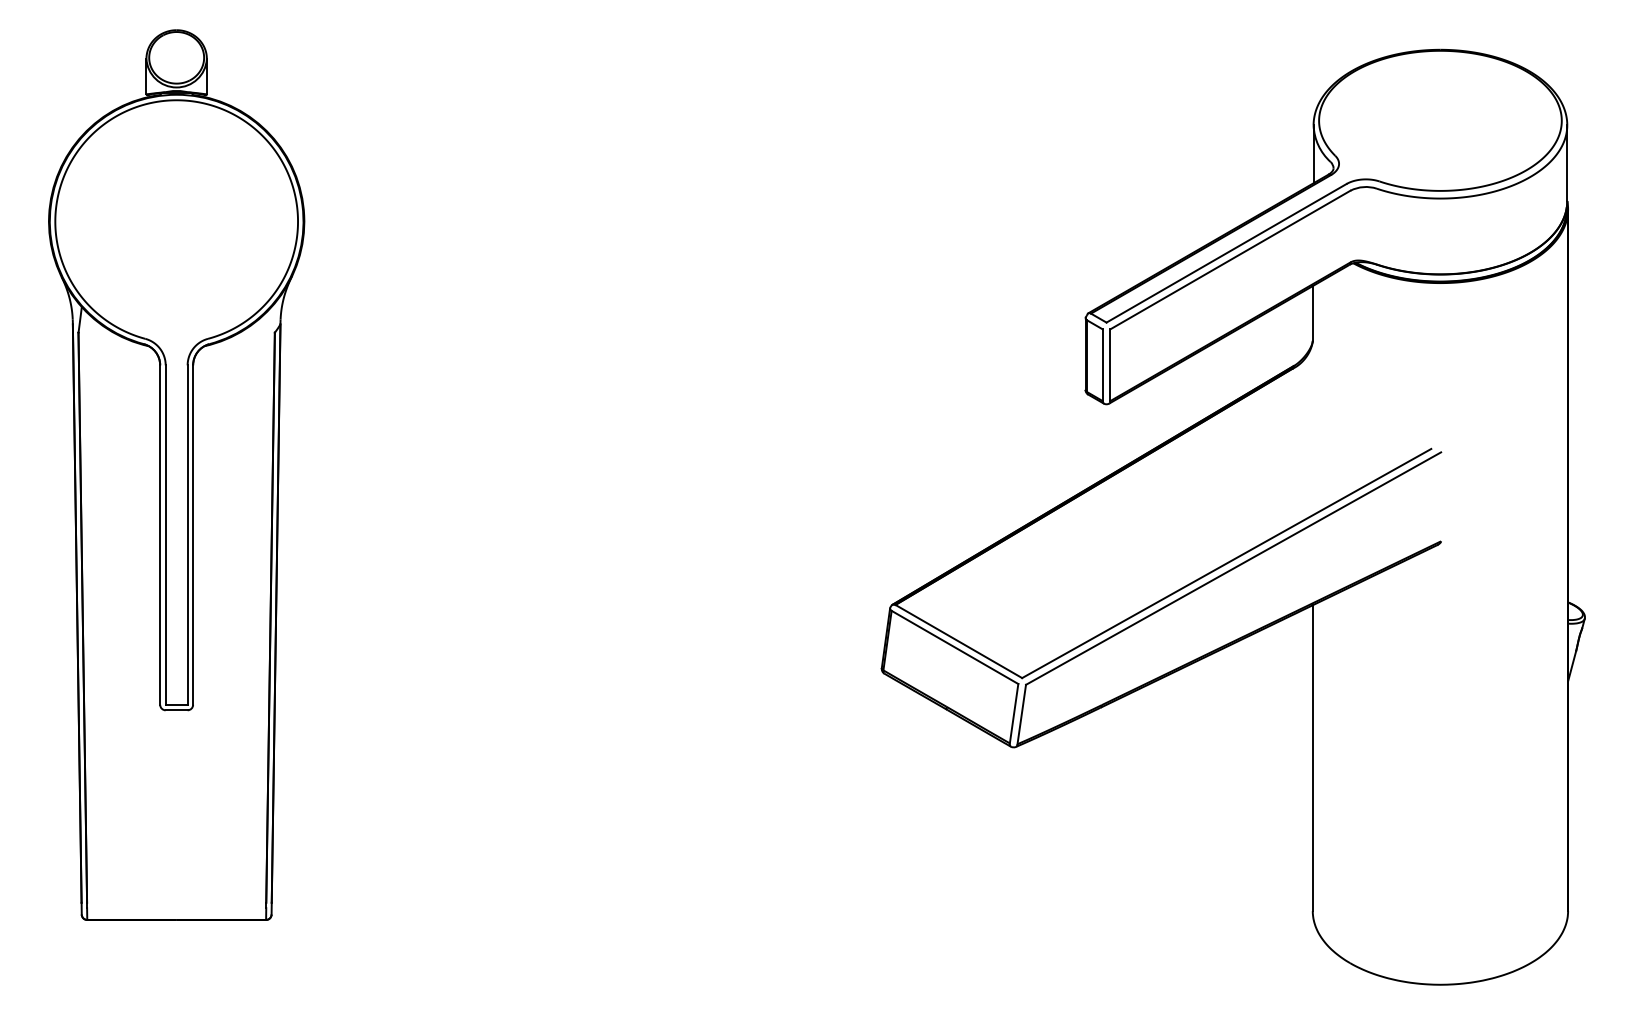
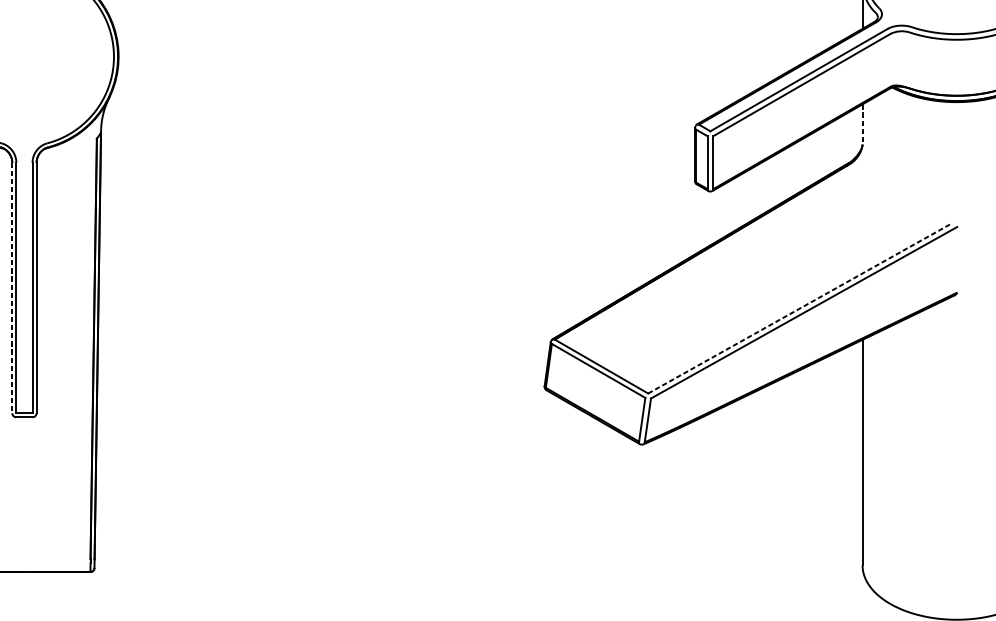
line: (1312, 313) -> (862, 124), solid -> dashed
line: (160, 535) -> (12, 288), solid -> dashed
line: (1226, 563) -> (798, 309), solid -> dashed

